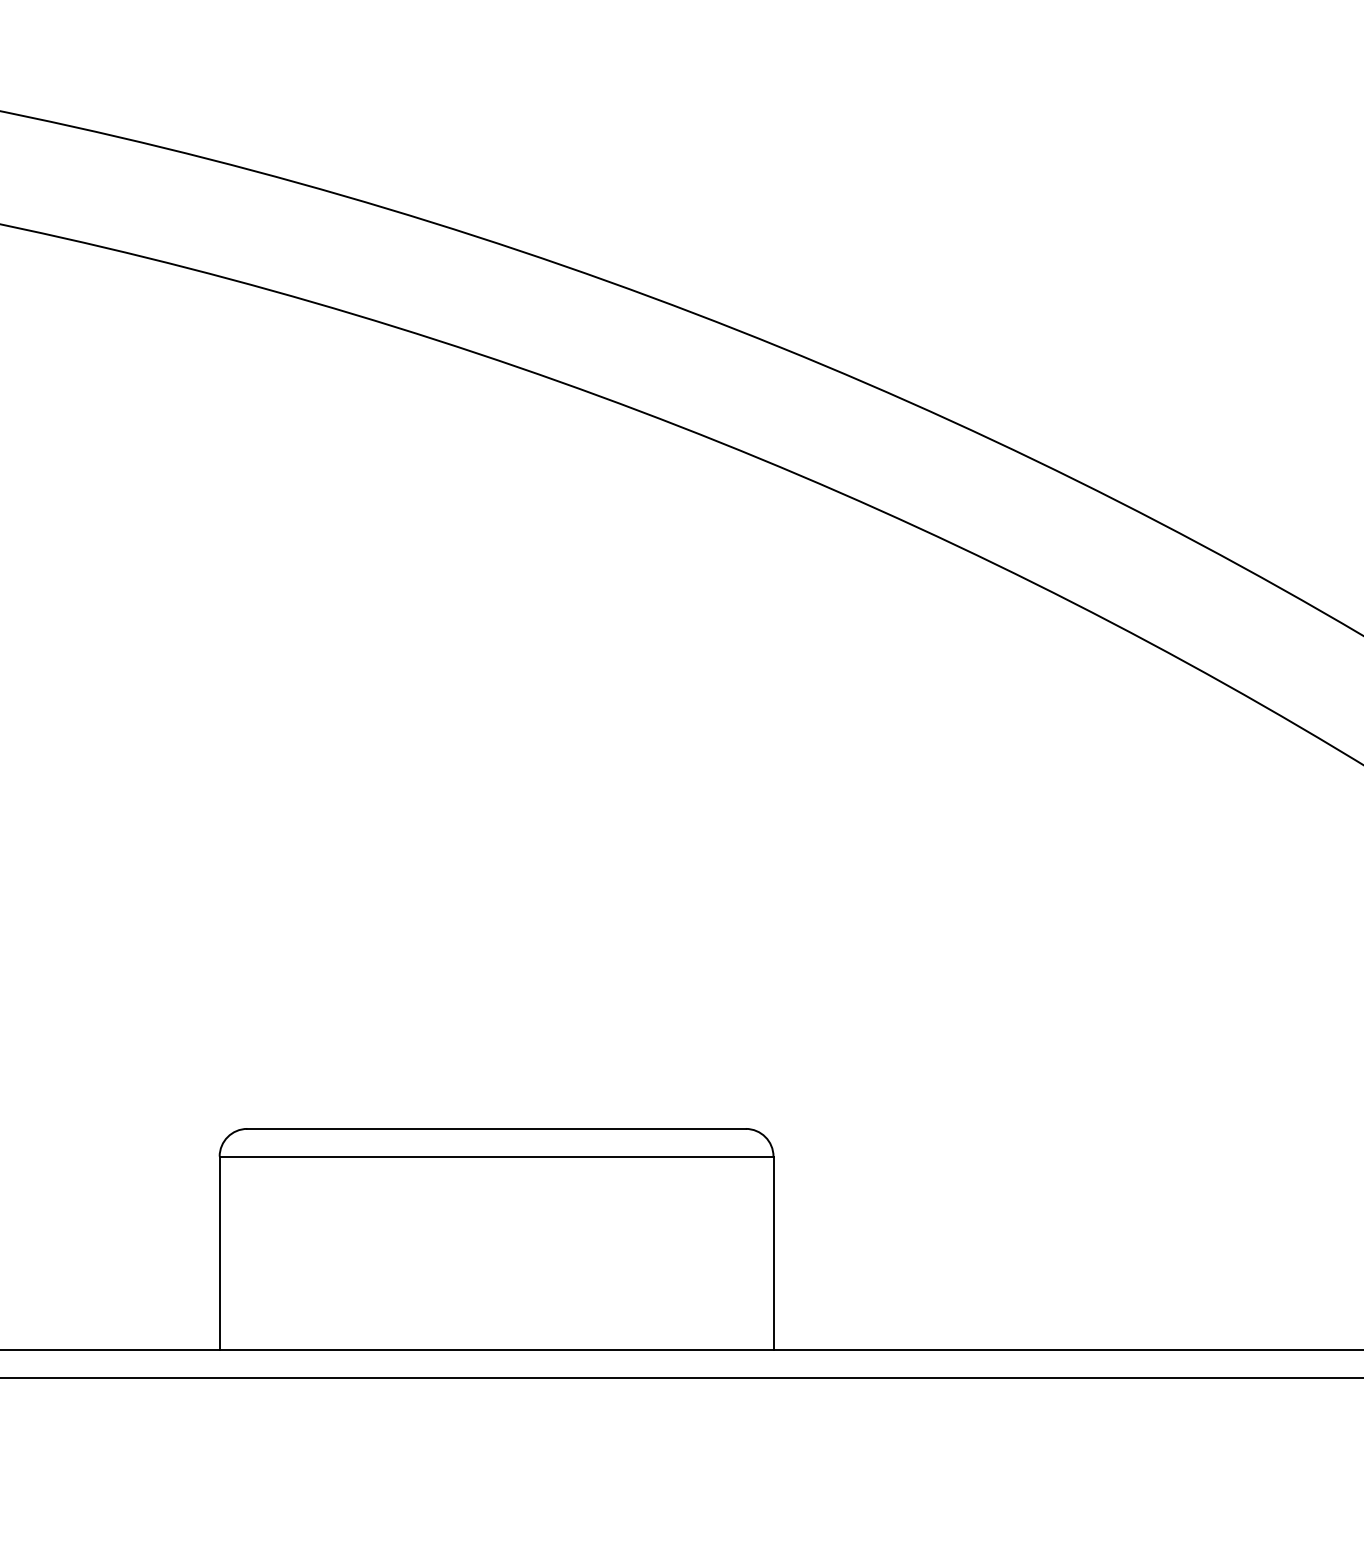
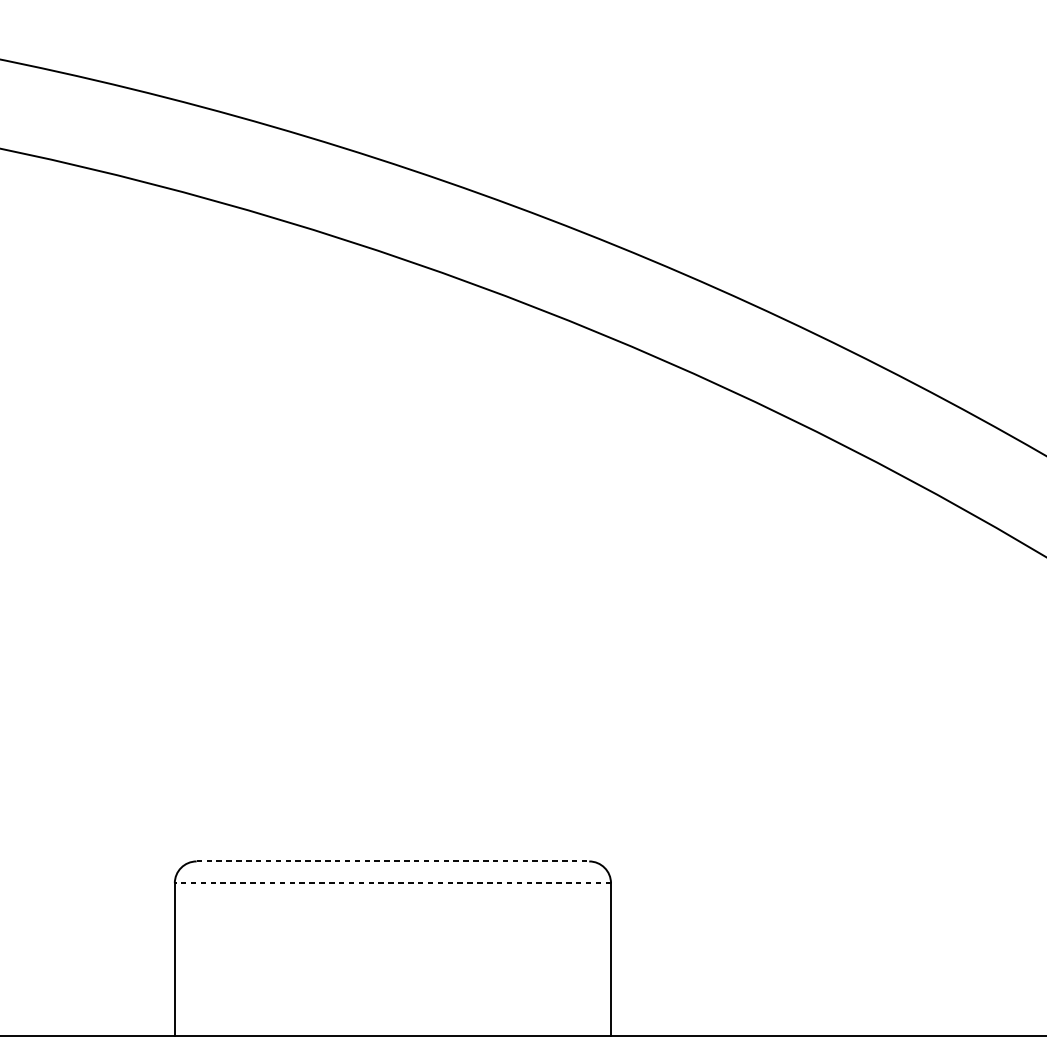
line: (497, 1128) -> (393, 861), solid -> dashed
line: (496, 1156) -> (392, 883), solid -> dashed

